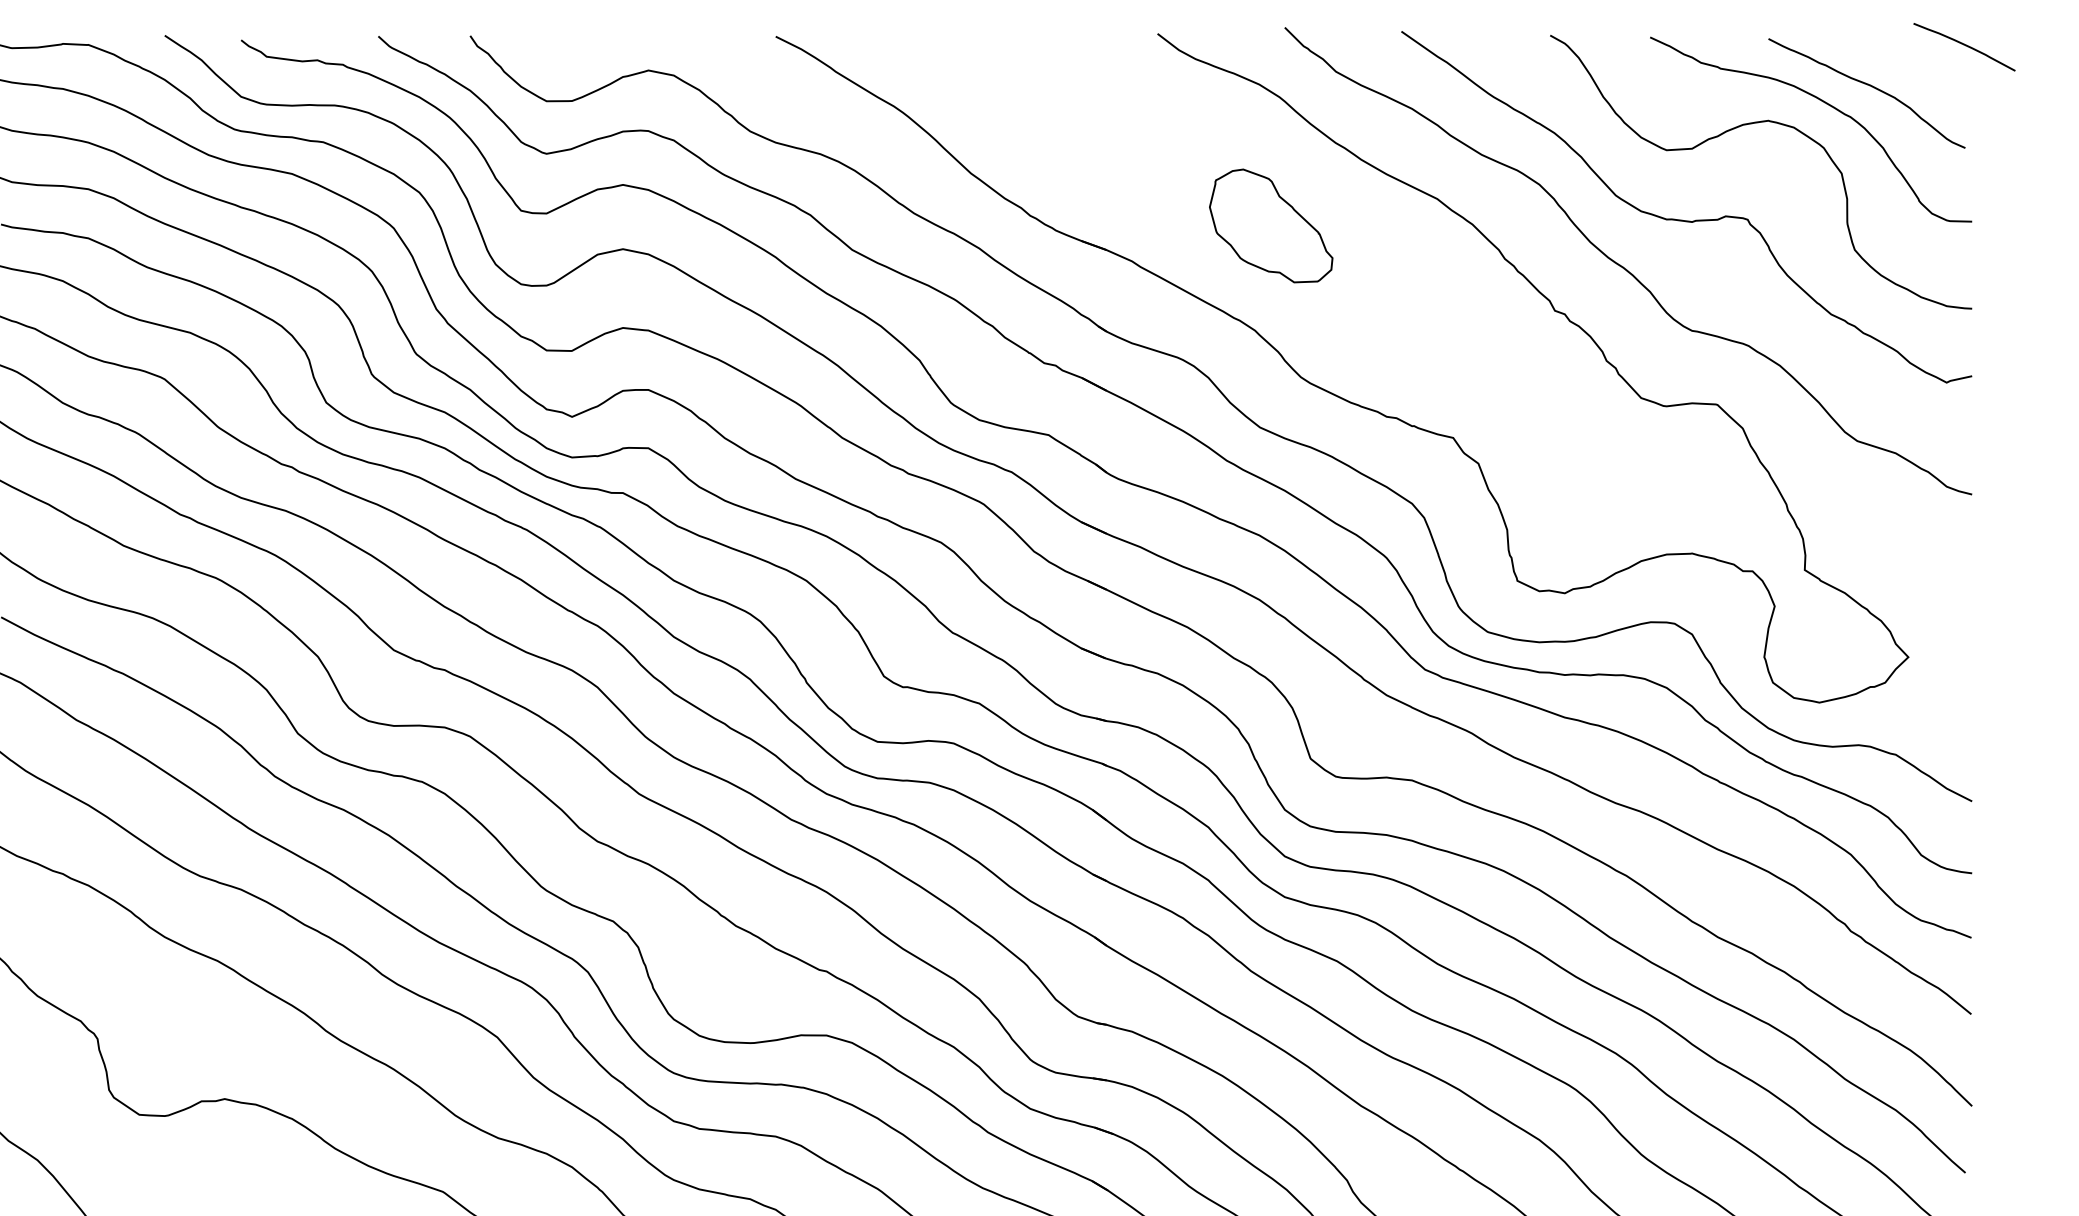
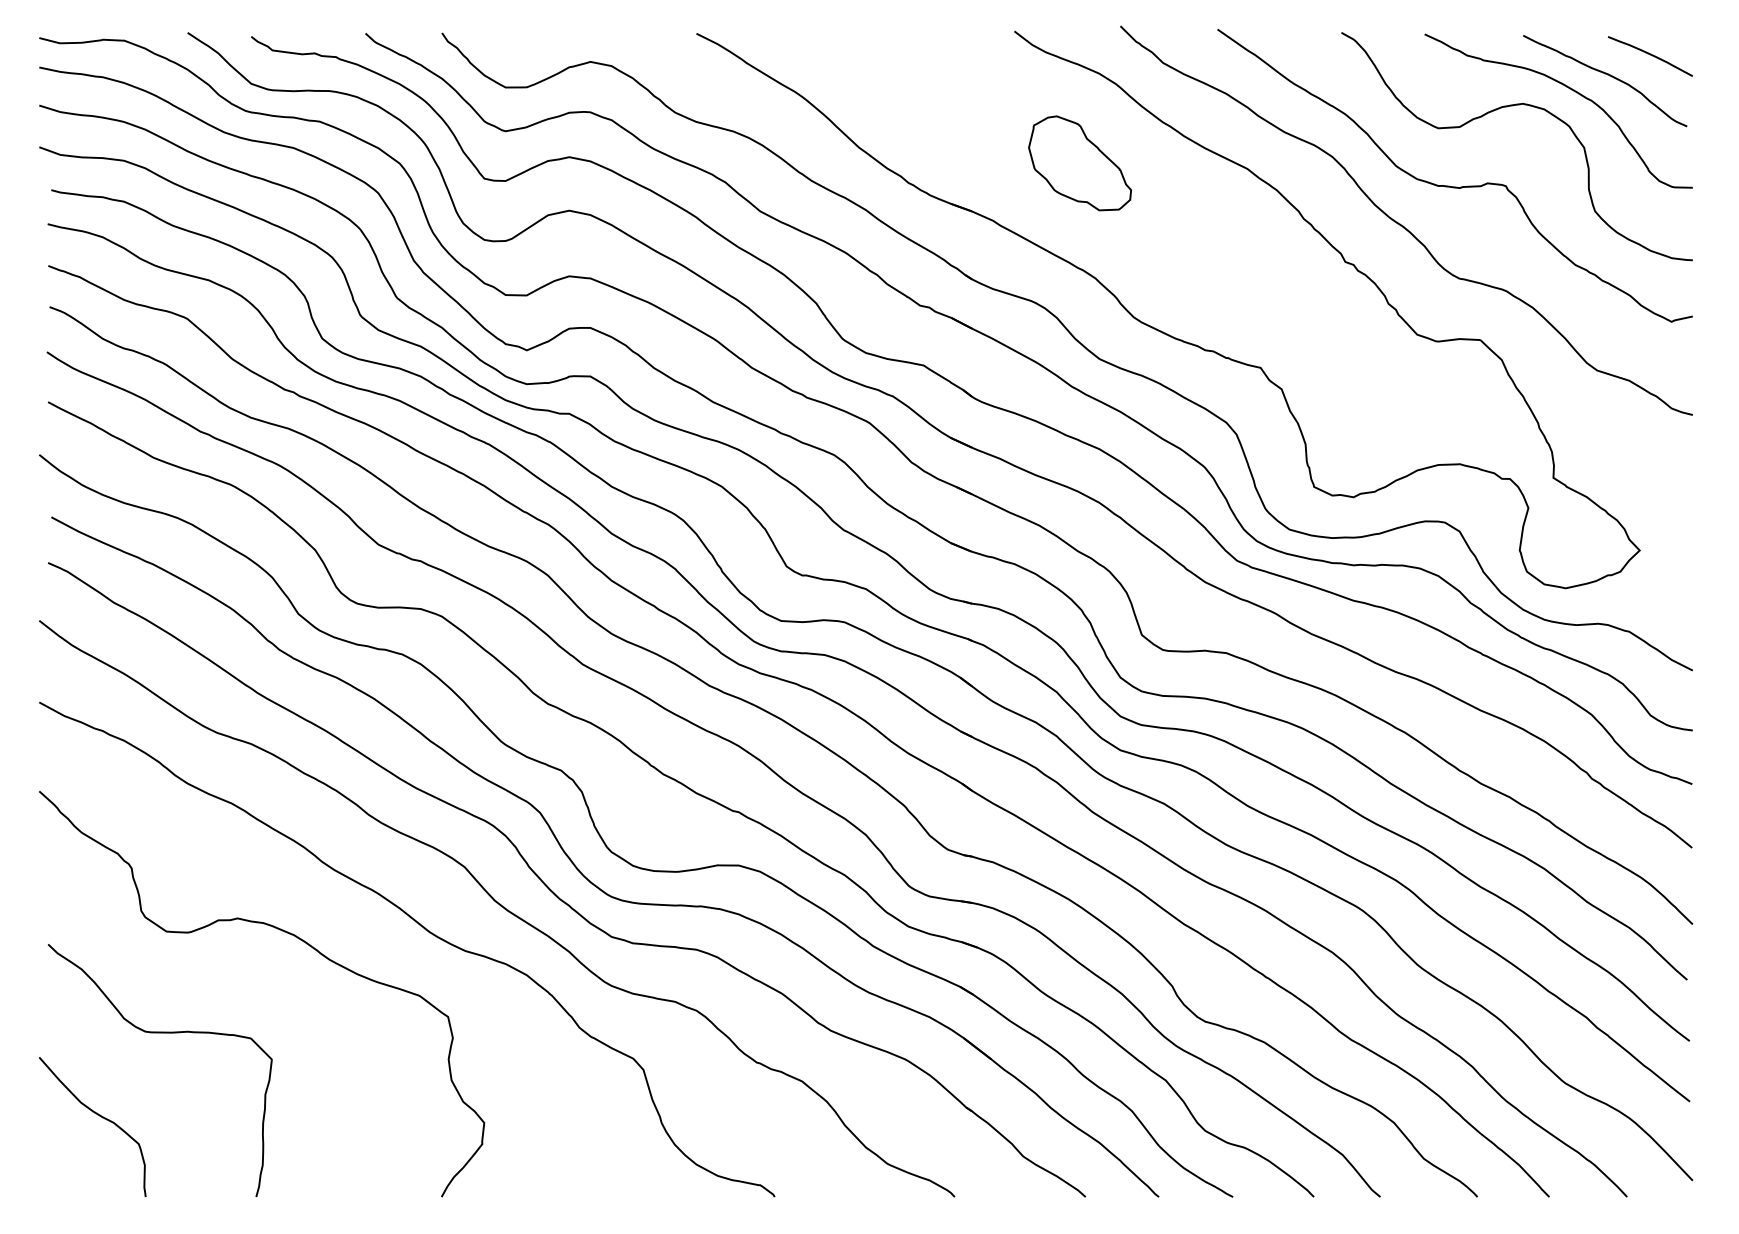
curve: (1964, 46) -> (1650, 55), moved
part: (1270, 226) -> (1079, 163), moved

